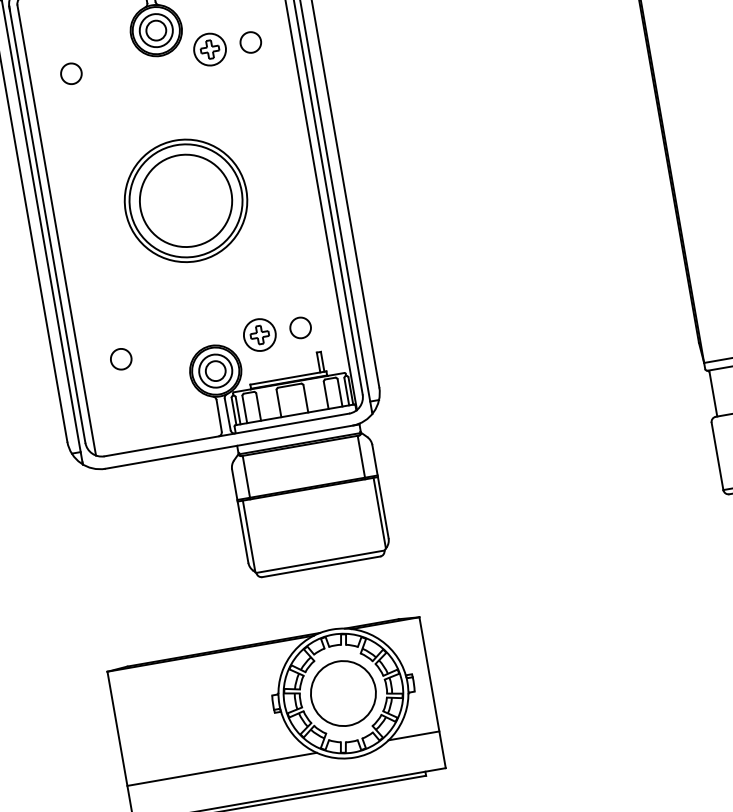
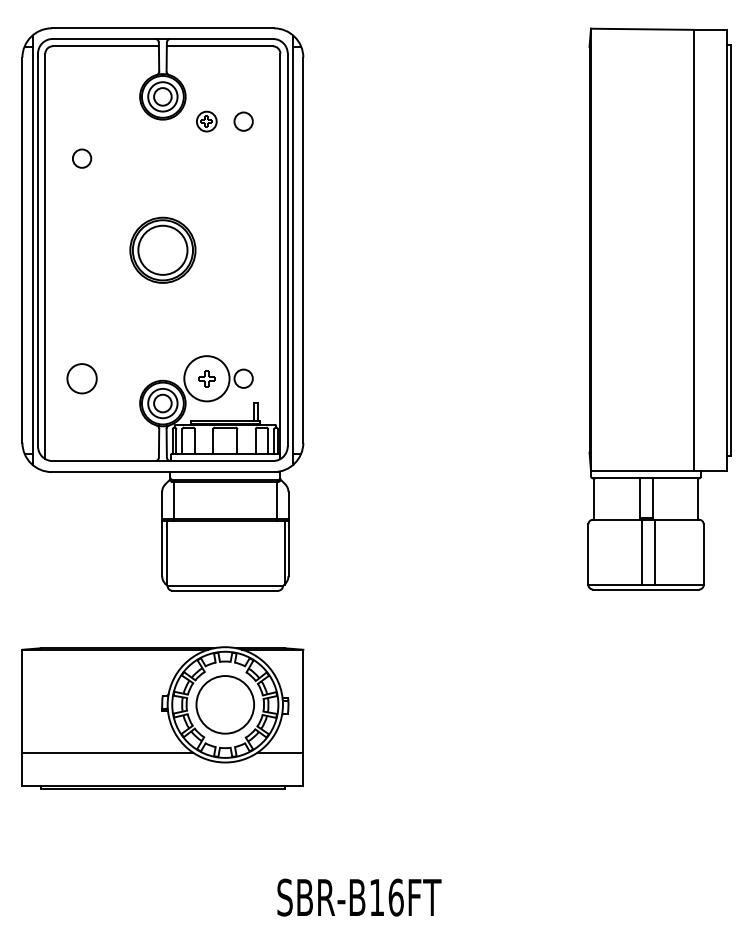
part: (209, 49) -> (206, 121), size x0.7
circle: (71, 73) -> (82, 158), moved
part: (185, 201) -> (162, 250), size x0.6
circle: (259, 334) -> (206, 378), size x1.6
circle: (120, 359) -> (81, 378), size x1.6

